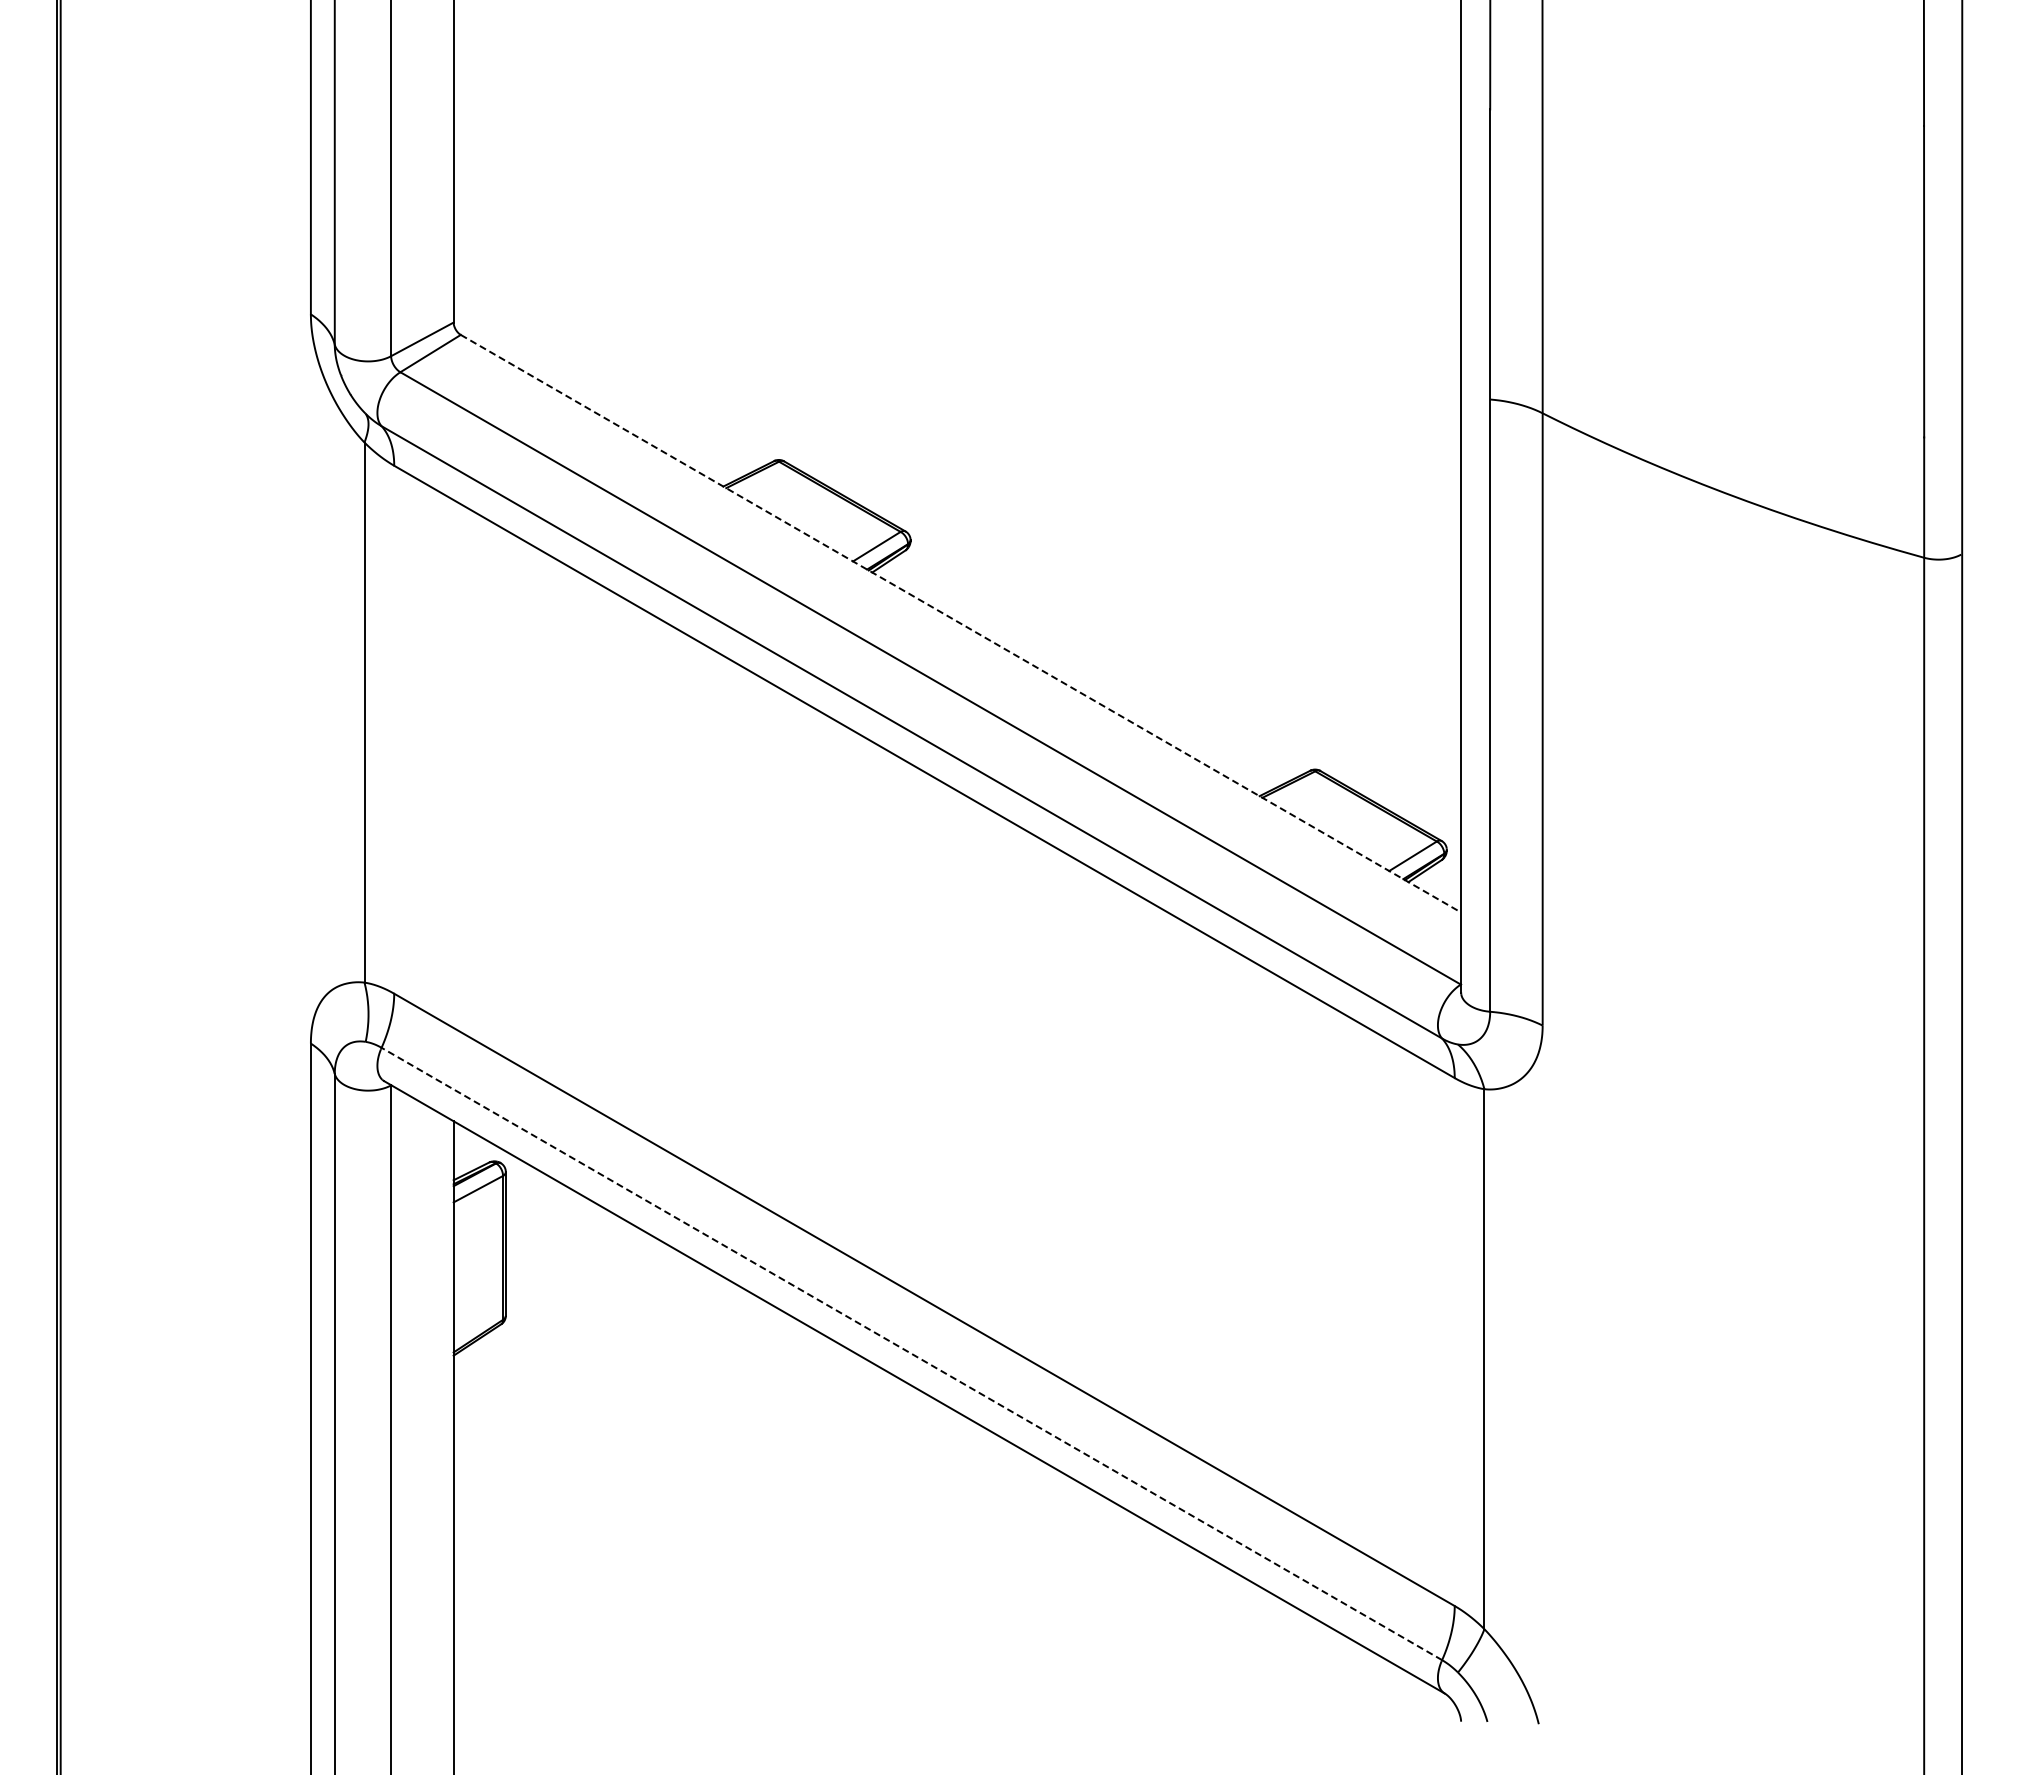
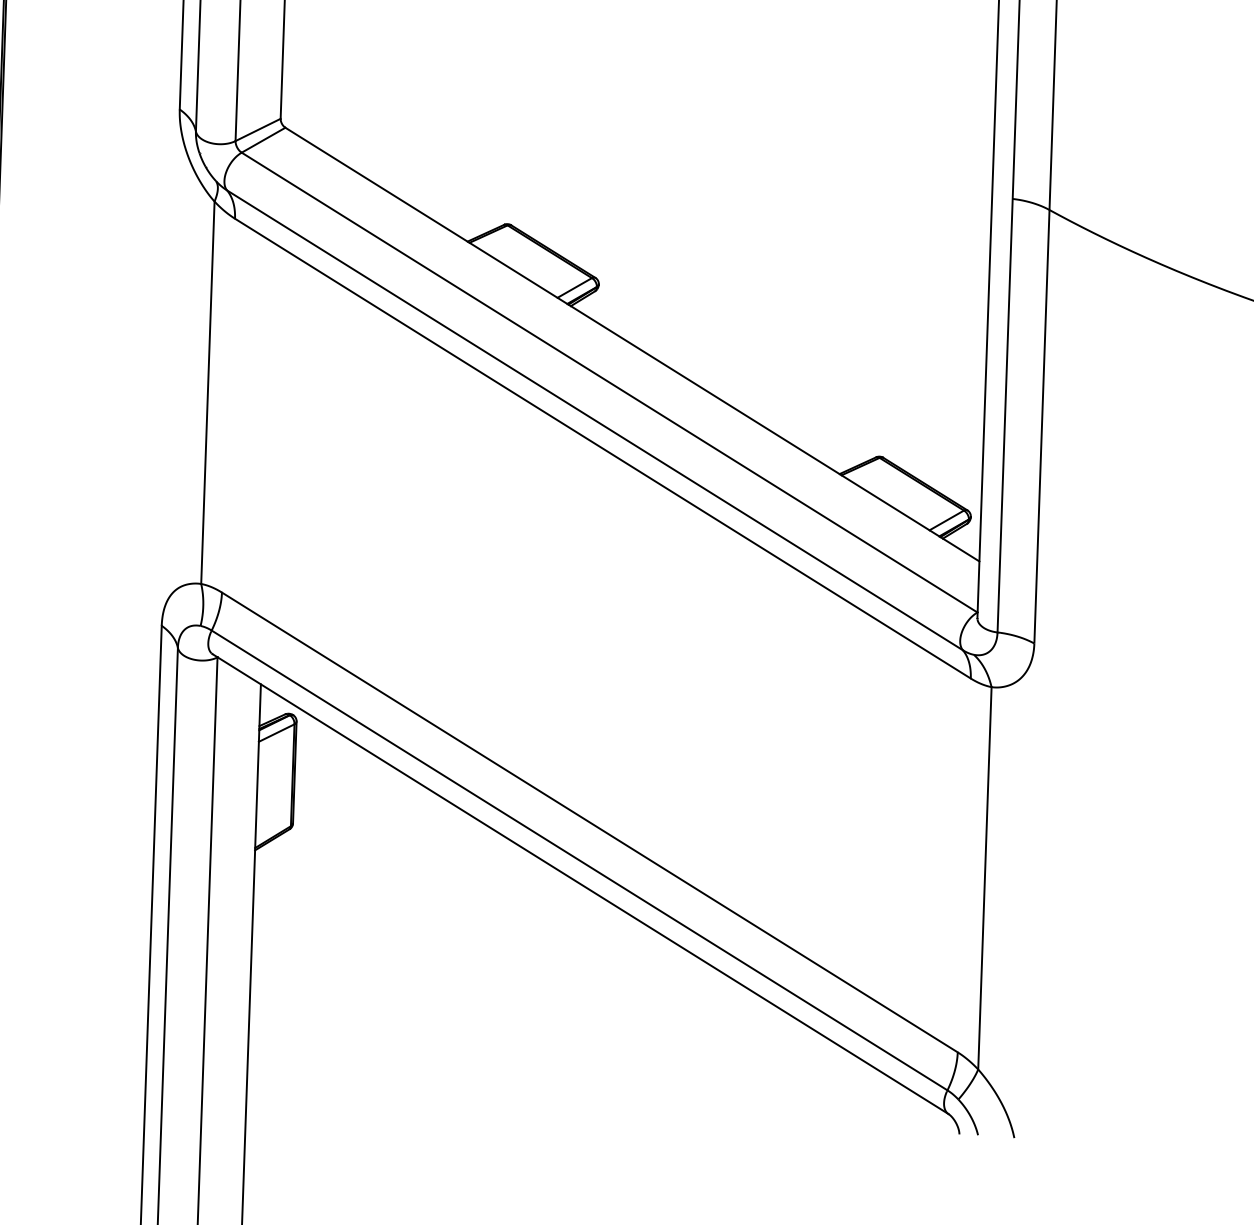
line: (960, 623) -> (632, 344), dashed -> solid
line: (911, 1353) -> (579, 860), dashed -> solid

